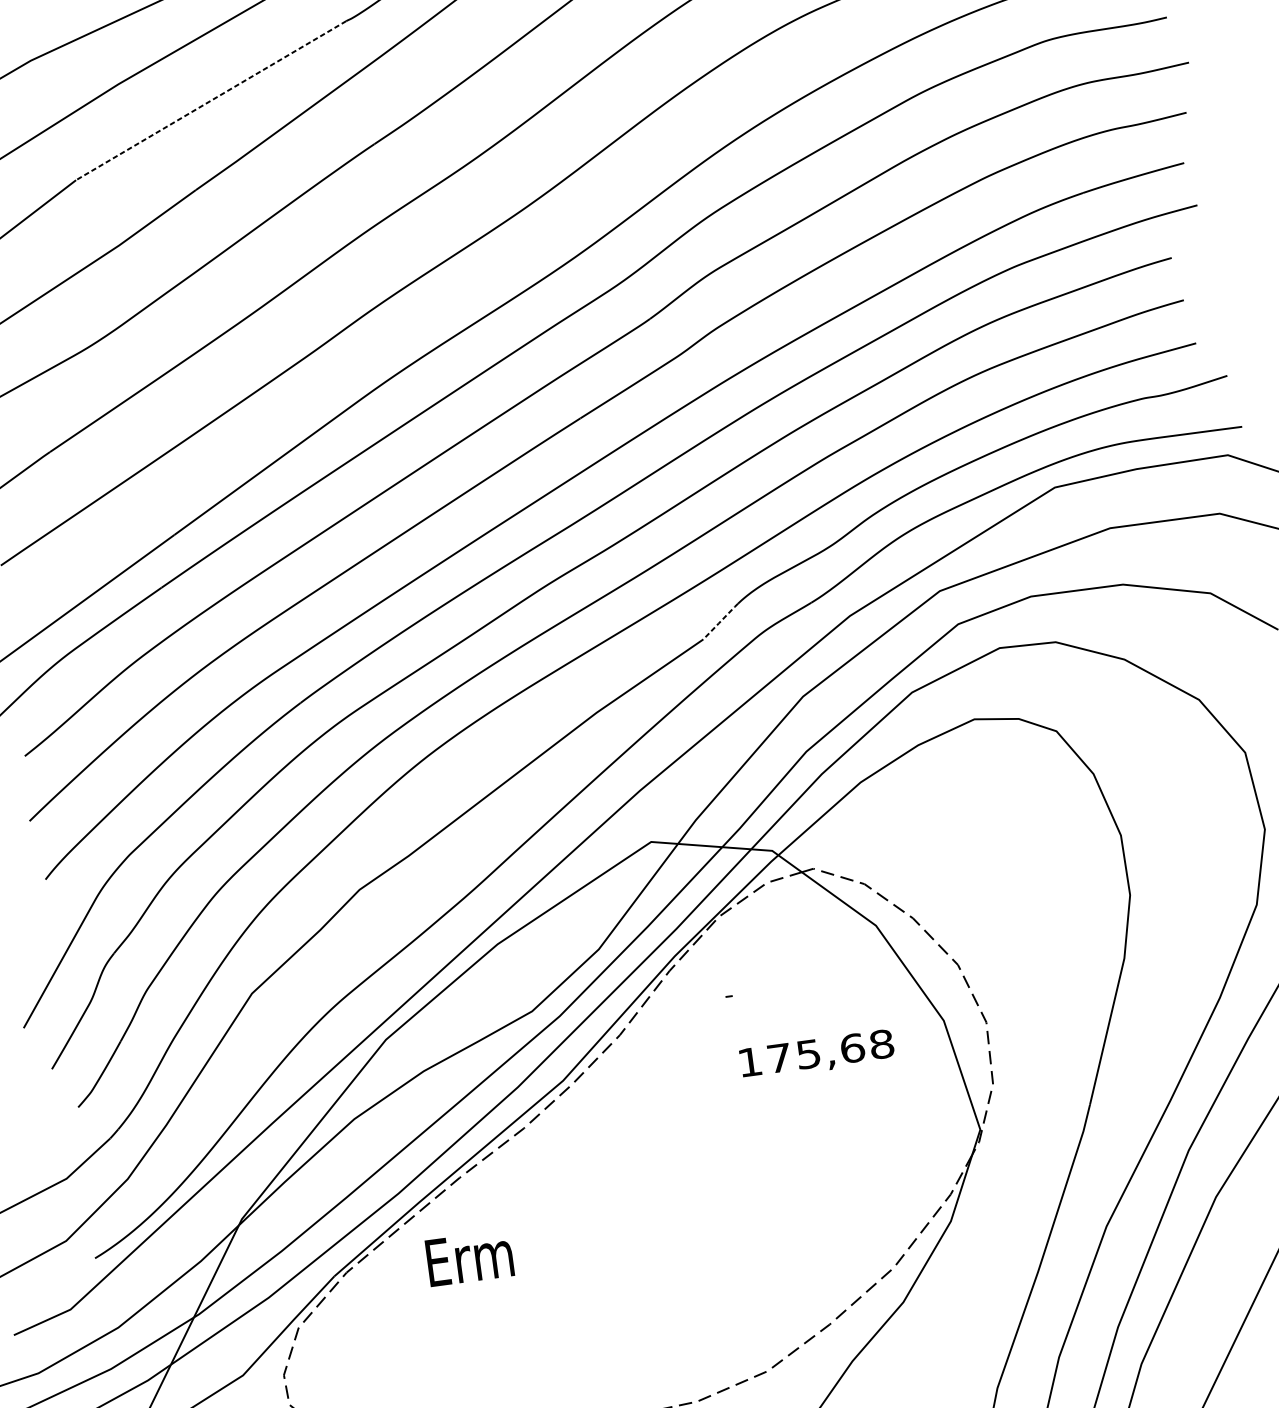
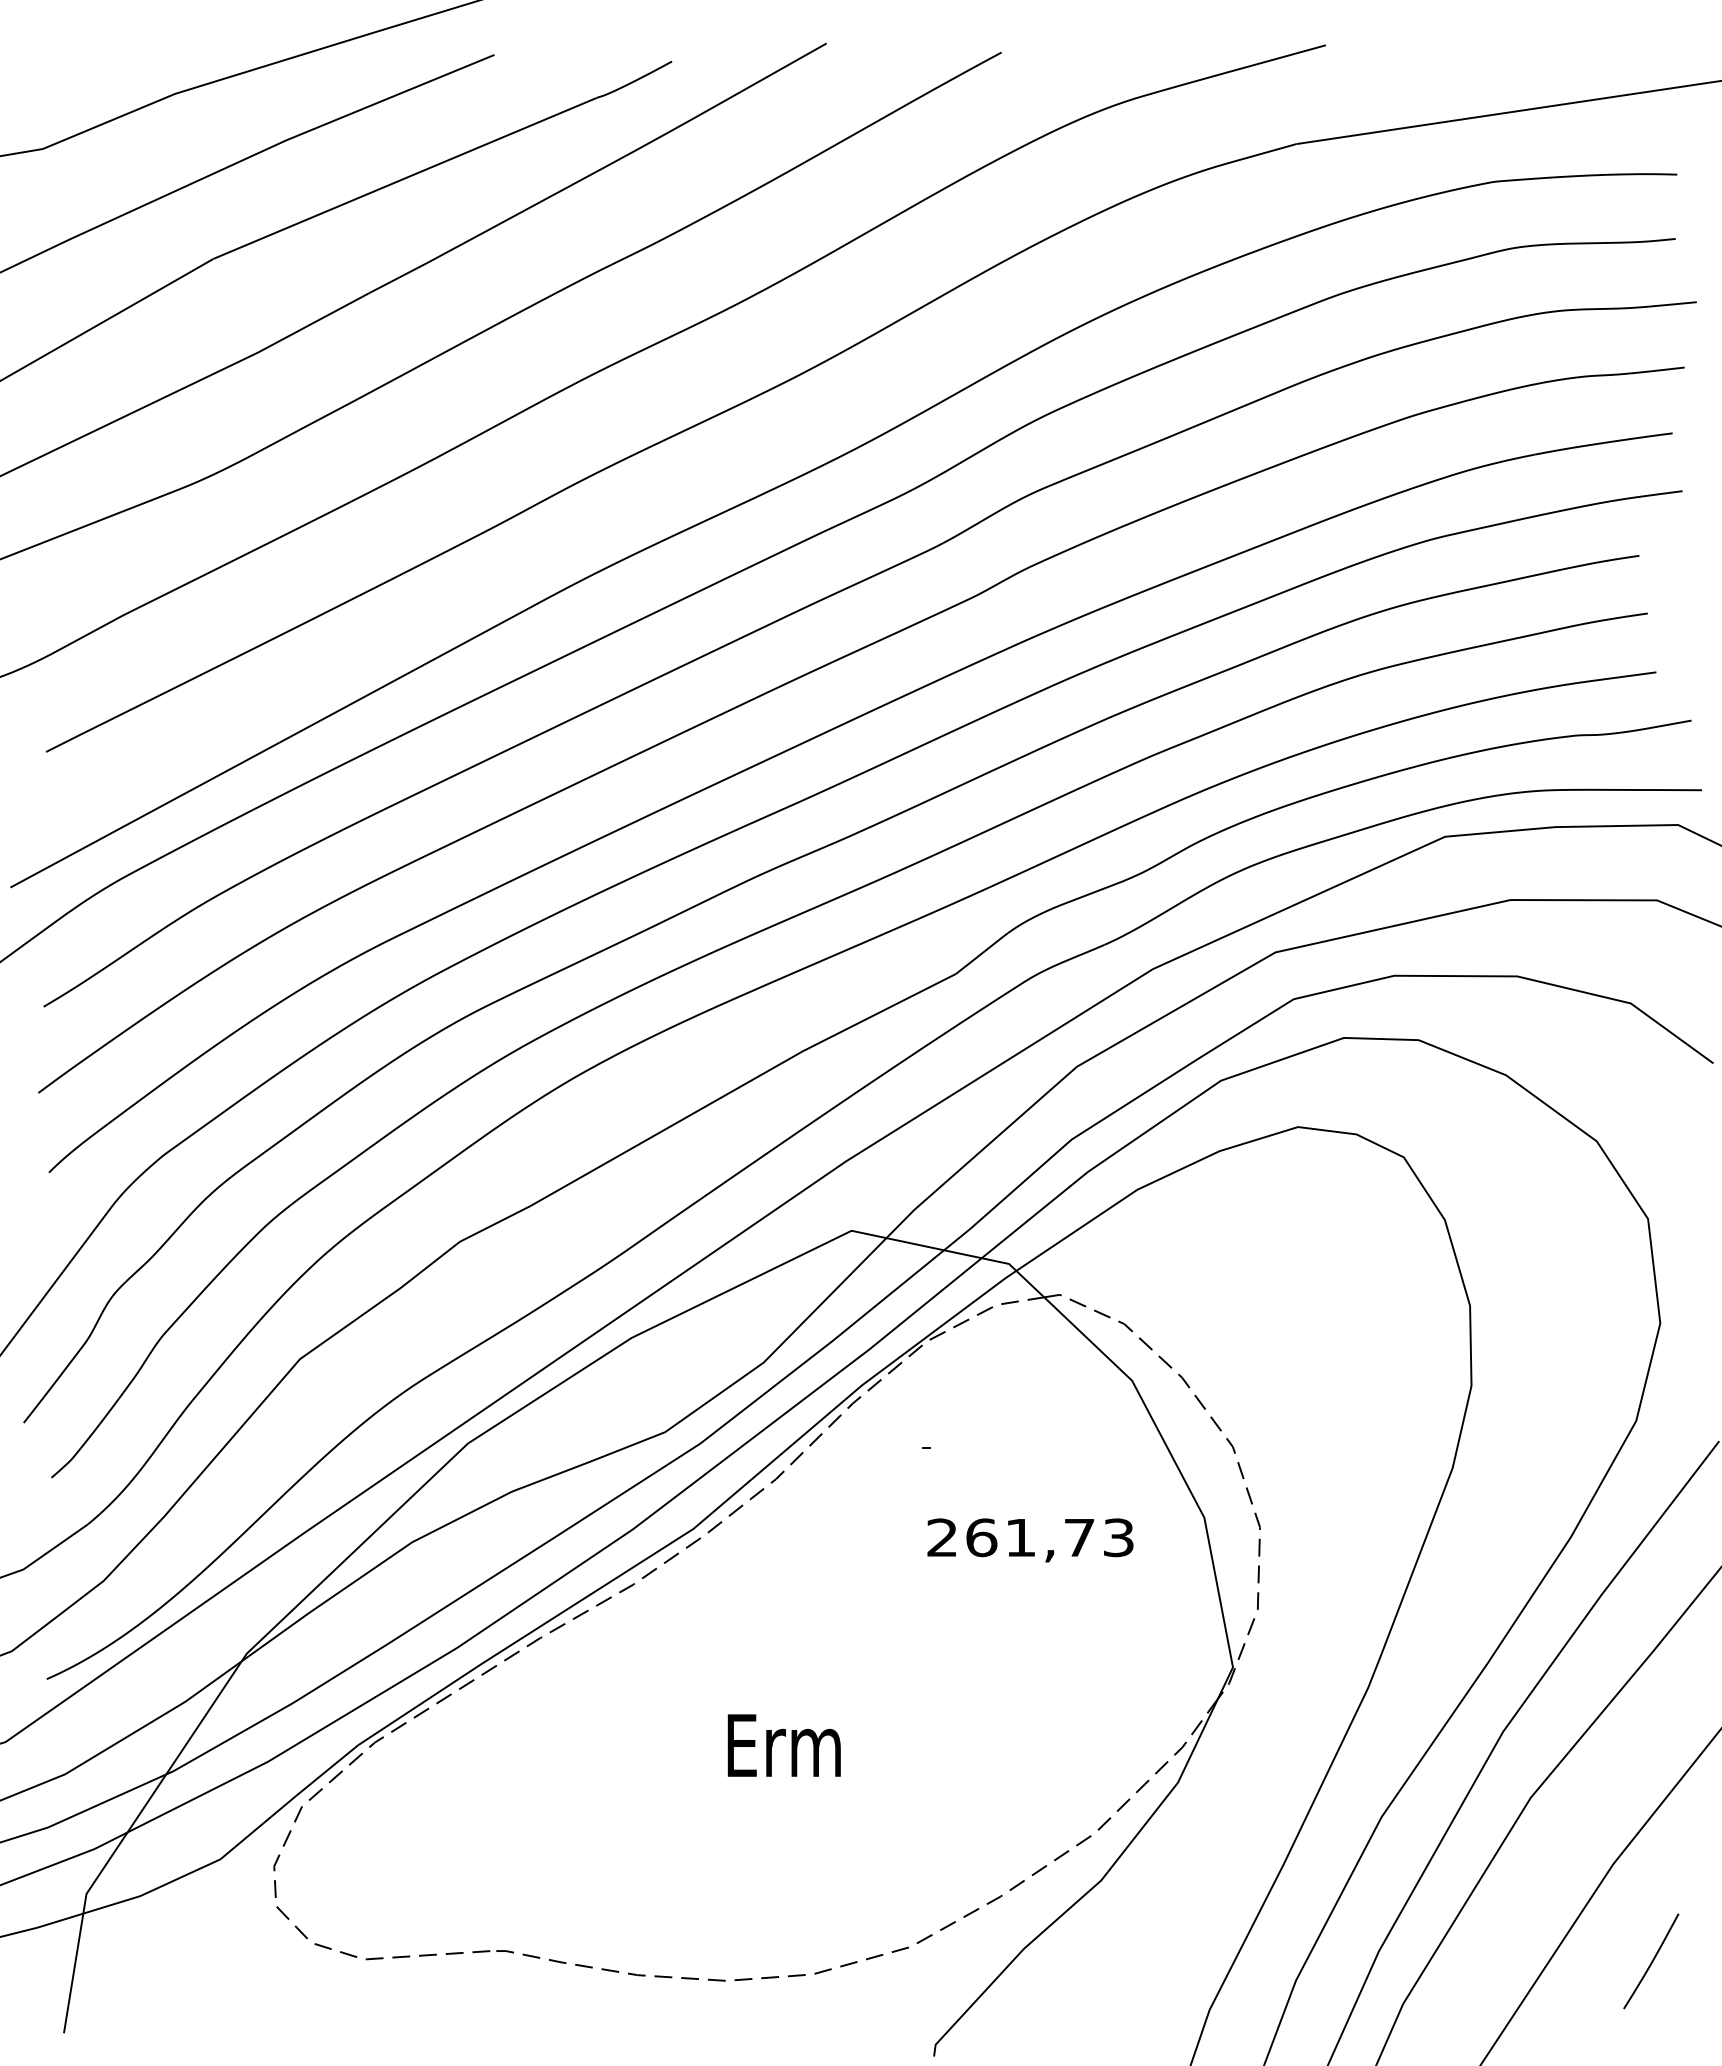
line: (211, 100) -> (405, 178), dashed -> solid
line: (721, 621) -> (982, 953), dashed -> solid
text: (815, 1053) -> (1030, 1537), 175,68 -> 261,73
text: (469, 1258) -> (783, 1745), moved

